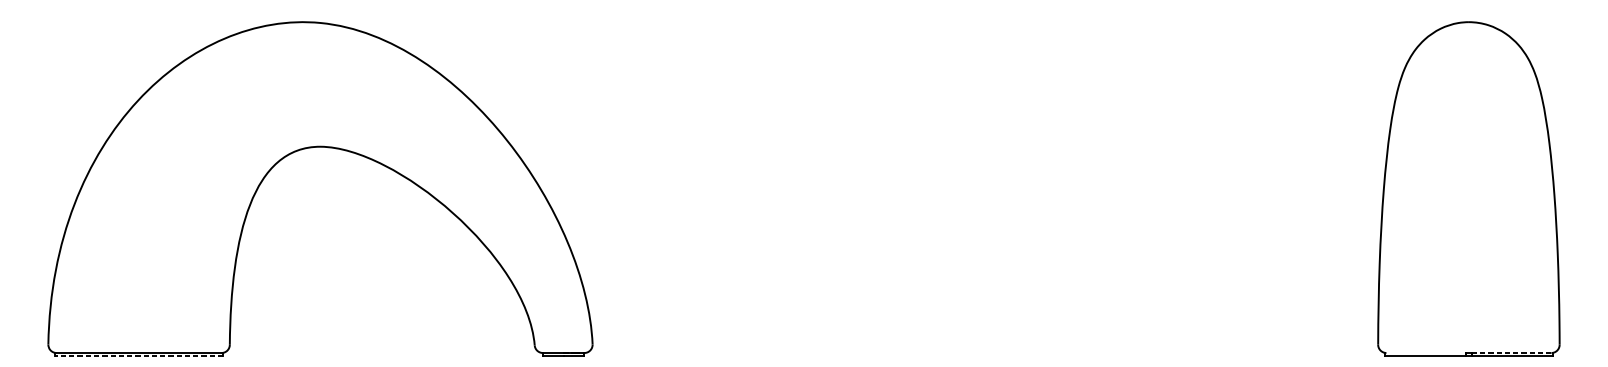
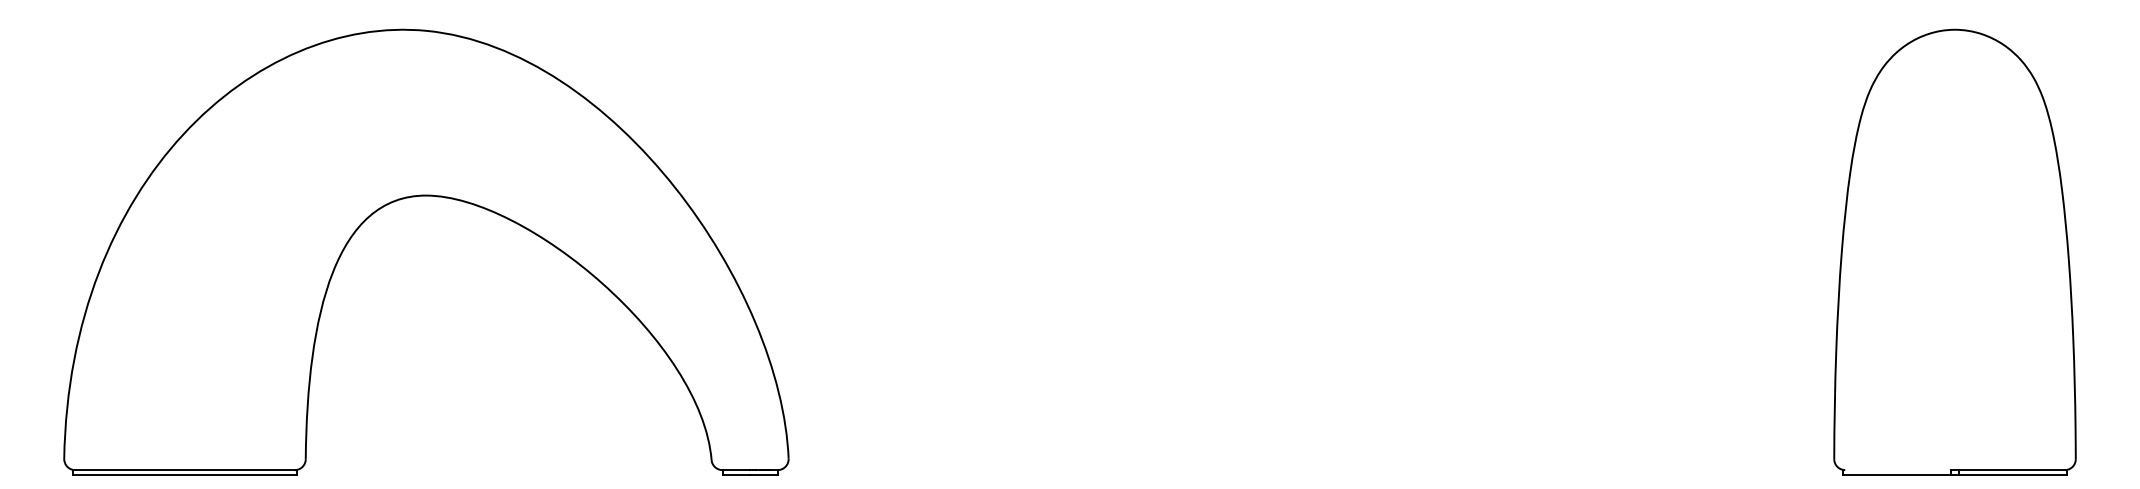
line: (1512, 353) -> (2012, 470), dashed -> solid
line: (138, 356) -> (184, 474), dashed -> solid

